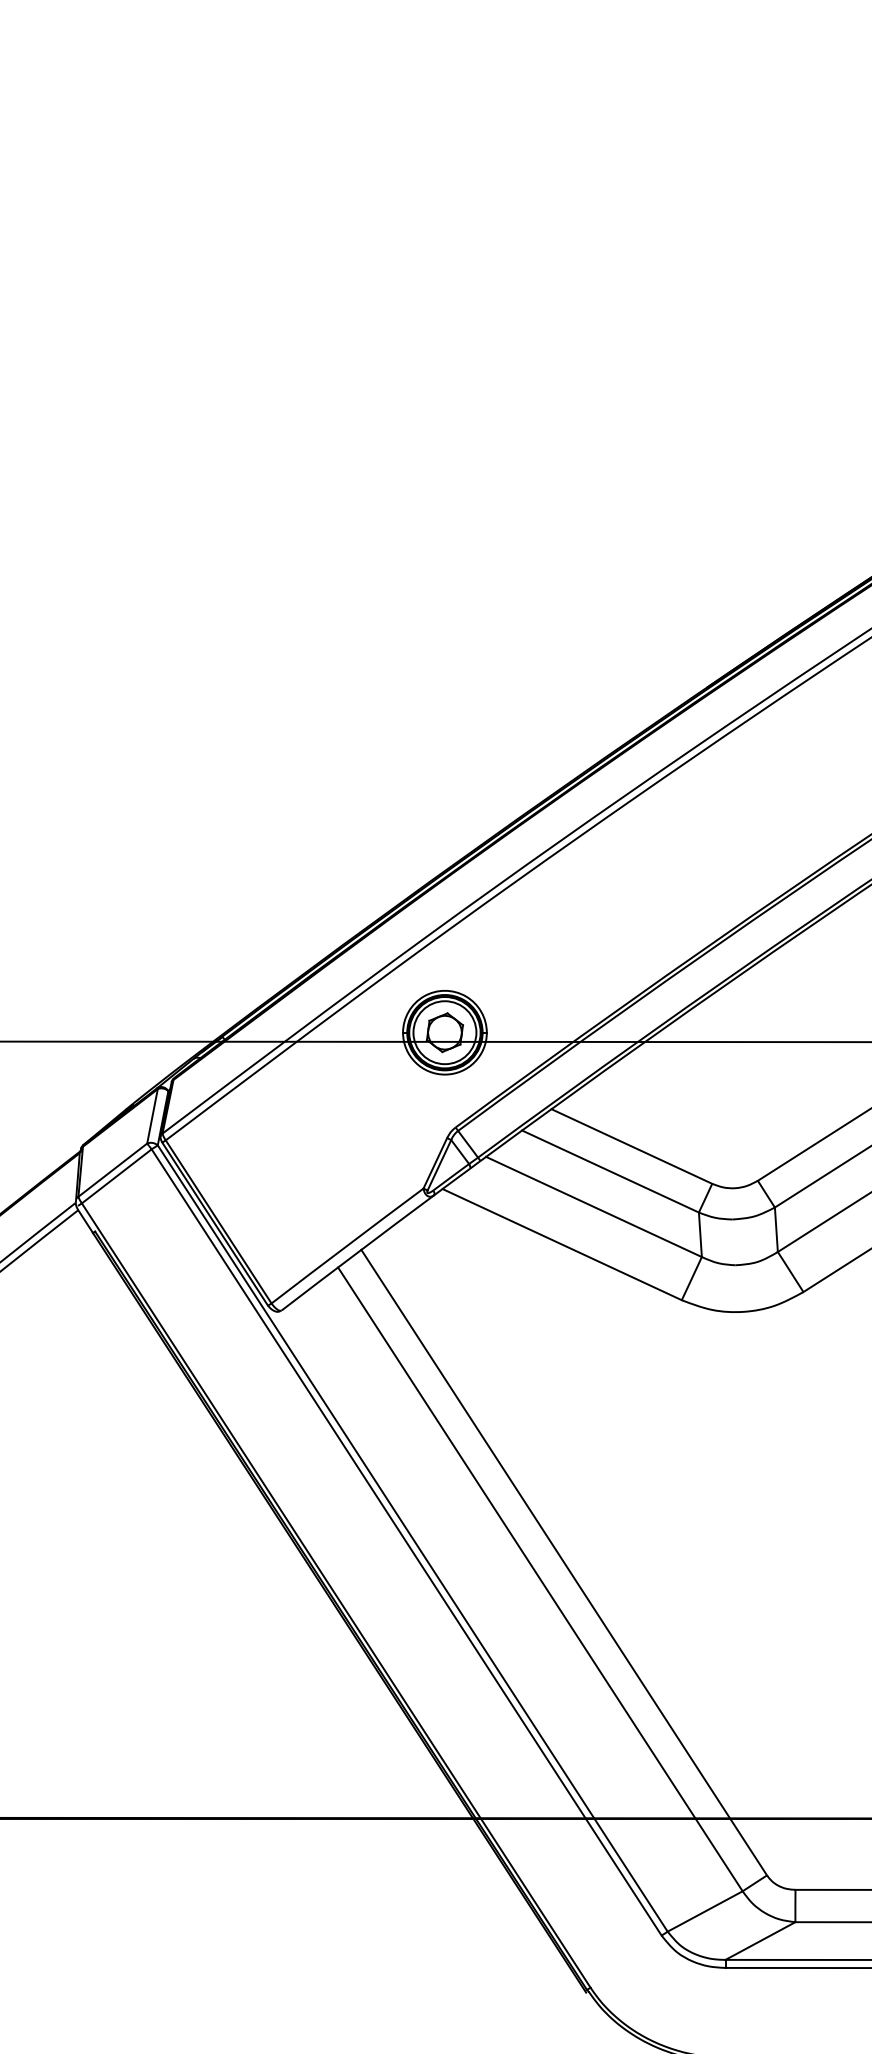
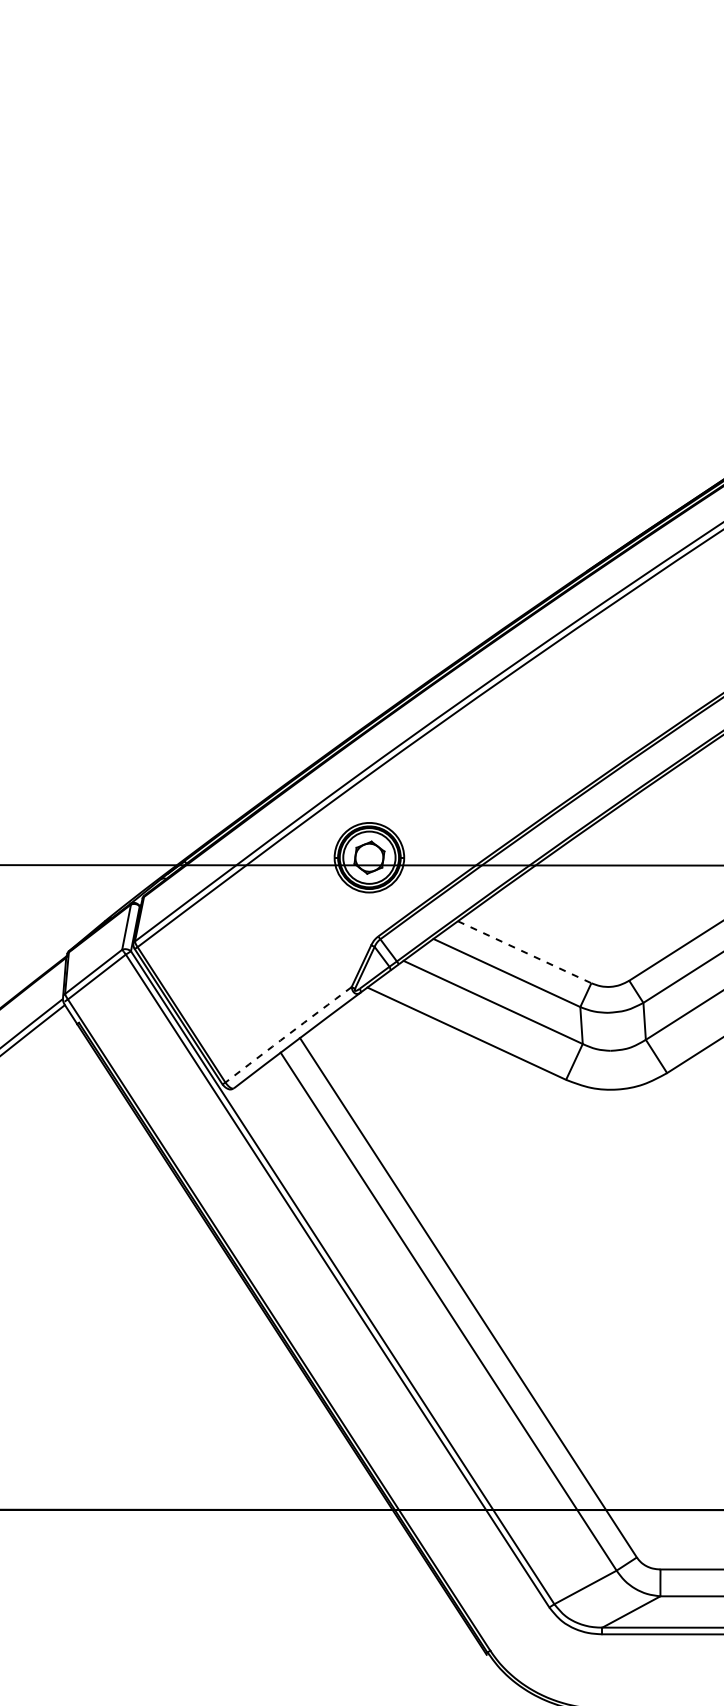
line: (631, 1146) -> (524, 952), solid -> dashed
arc: (347, 1245) -> (288, 1034), solid -> dashed

